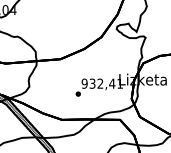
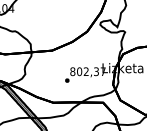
text: (101, 83) -> (87, 71), 932,41 -> 802,37

